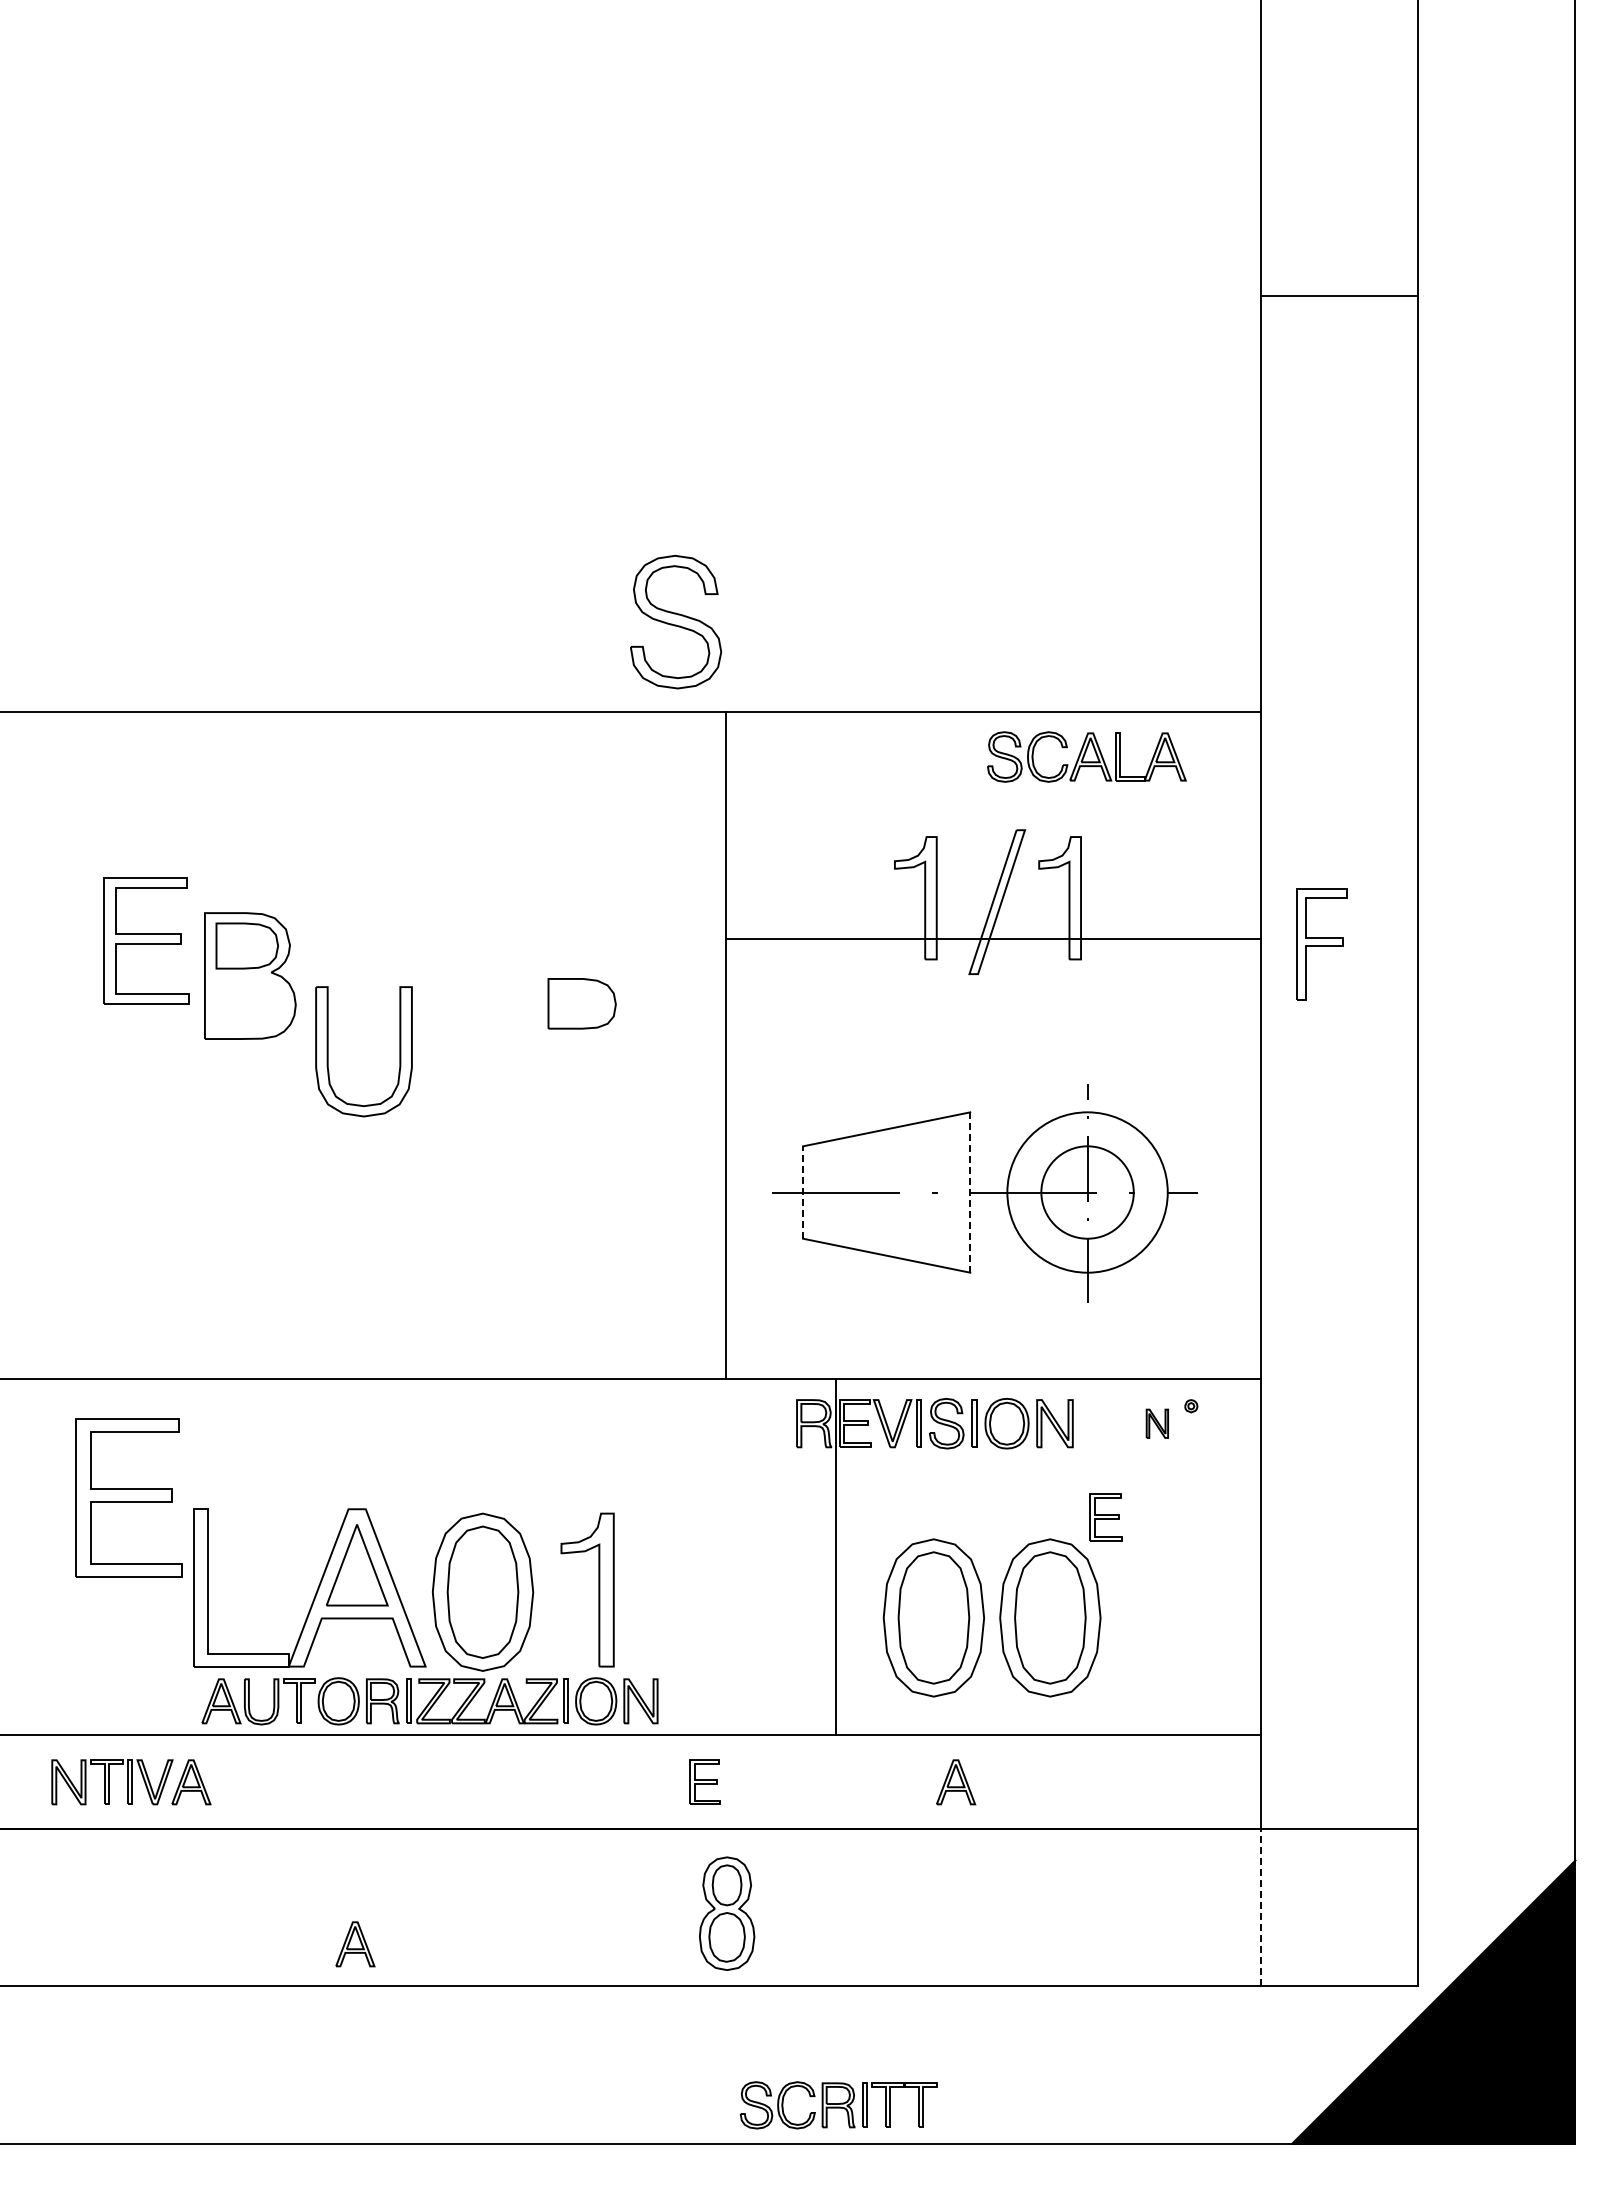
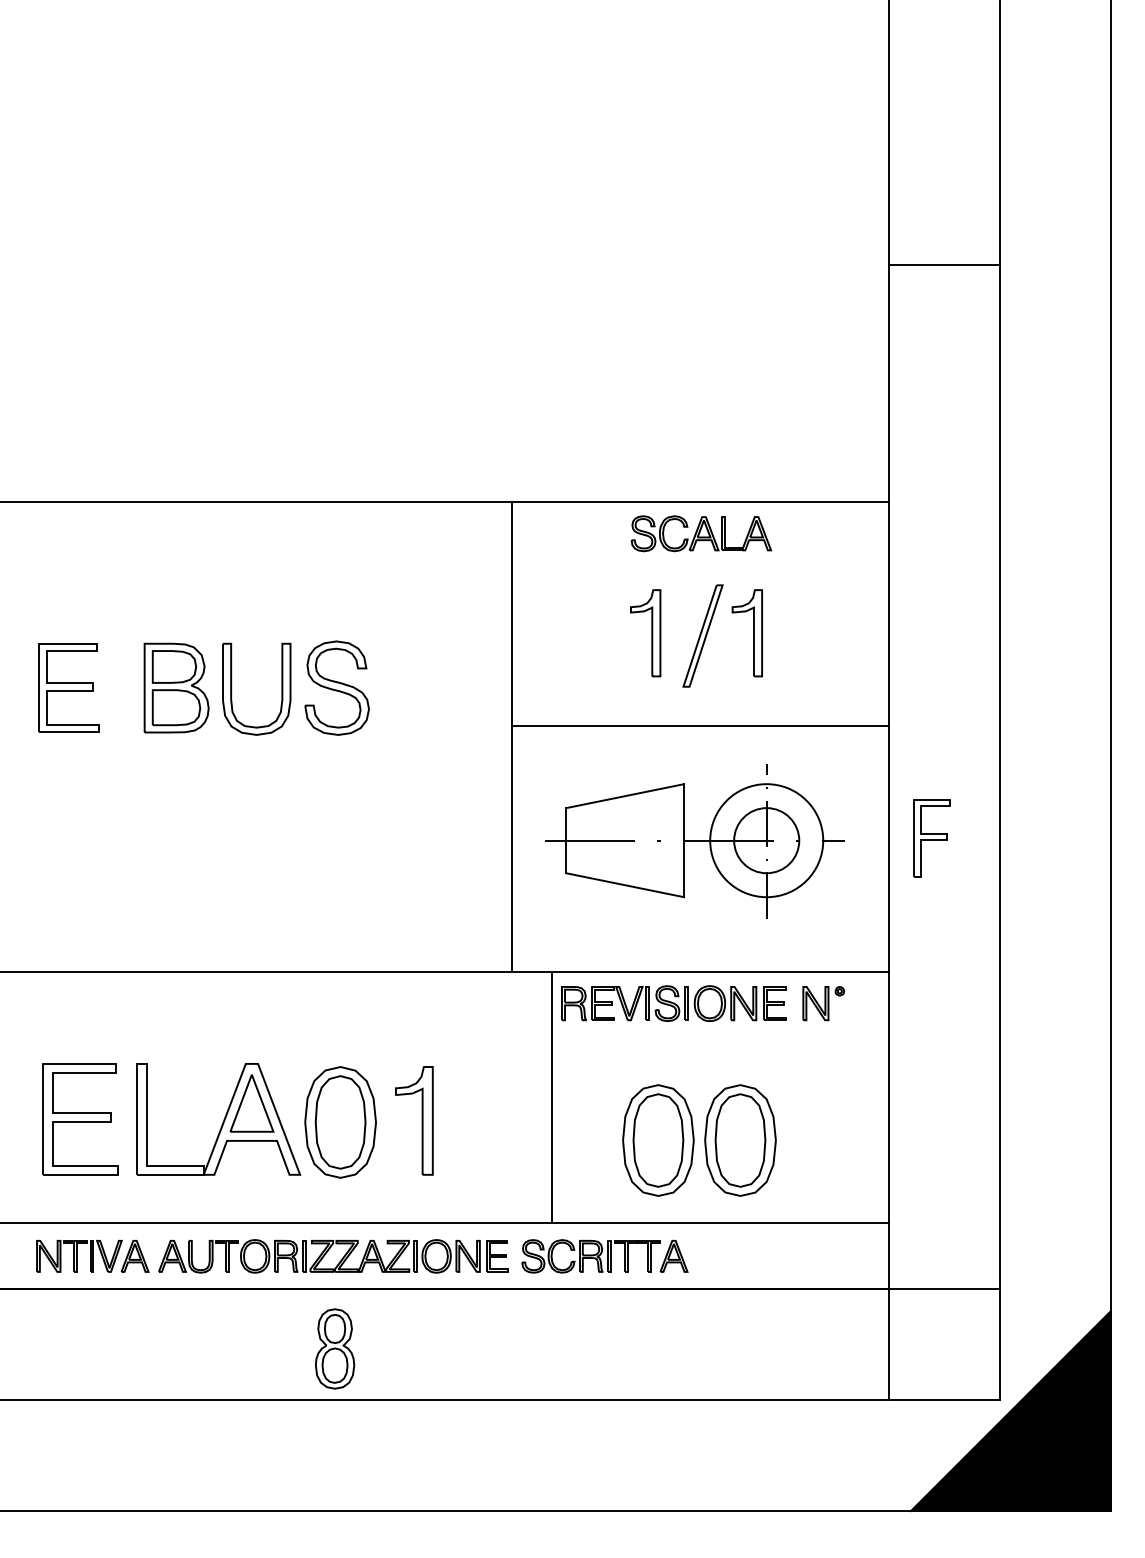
line: (1339, 295) -> (944, 264), moved
part: (676, 621) -> (337, 687), moved
part: (1086, 756) -> (701, 533), moved
line: (992, 939) -> (699, 726), moved
part: (146, 940) -> (68, 687), moved
part: (1321, 944) -> (931, 838), moved
part: (581, 1003) -> (176, 707), moved
part: (328, 1051) -> (231, 689), moved
line: (803, 1192) -> (566, 840), dashed -> solid
line: (970, 1192) -> (684, 840), dashed -> solid
part: (1157, 1423) -> (816, 1003), size x1.67
part: (128, 1497) -> (80, 1119), moved
part: (1105, 1517) -> (774, 1003), moved
line: (836, 1556) -> (551, 1097), moved
part: (429, 1701) -> (319, 1256), moved
line: (1260, 1907) -> (888, 1344), dashed -> solid
part: (727, 1913) -> (335, 1348), moved
part: (355, 1944) -> (250, 1370), removed
part: (838, 2105) -> (591, 1256), moved

